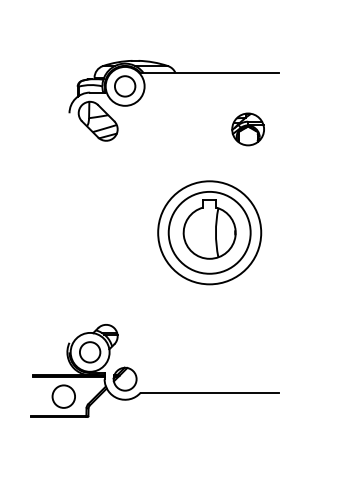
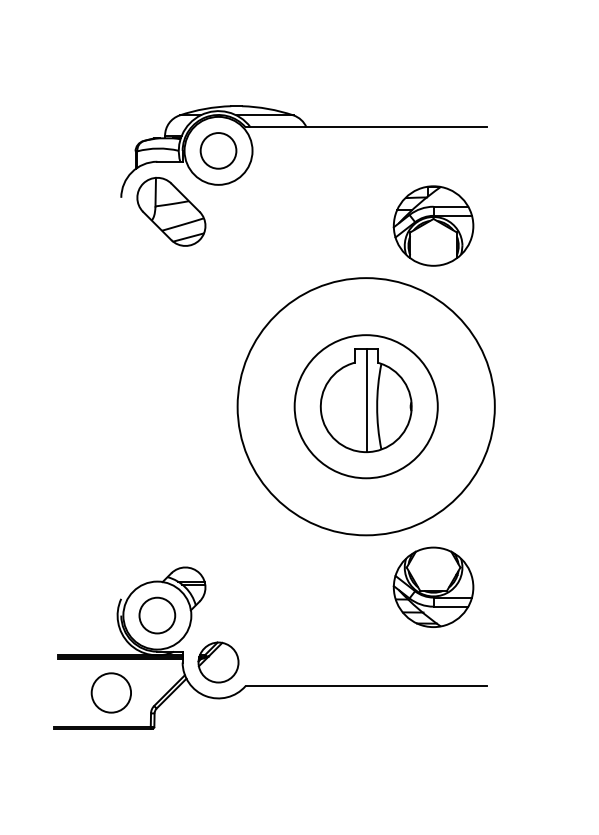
part: (247, 129) -> (432, 226), size x1.43
line: (210, 229) -> (367, 400), added
circle: (209, 232) -> (365, 406), size x1.43
part: (247, 335) -> (432, 586), added

